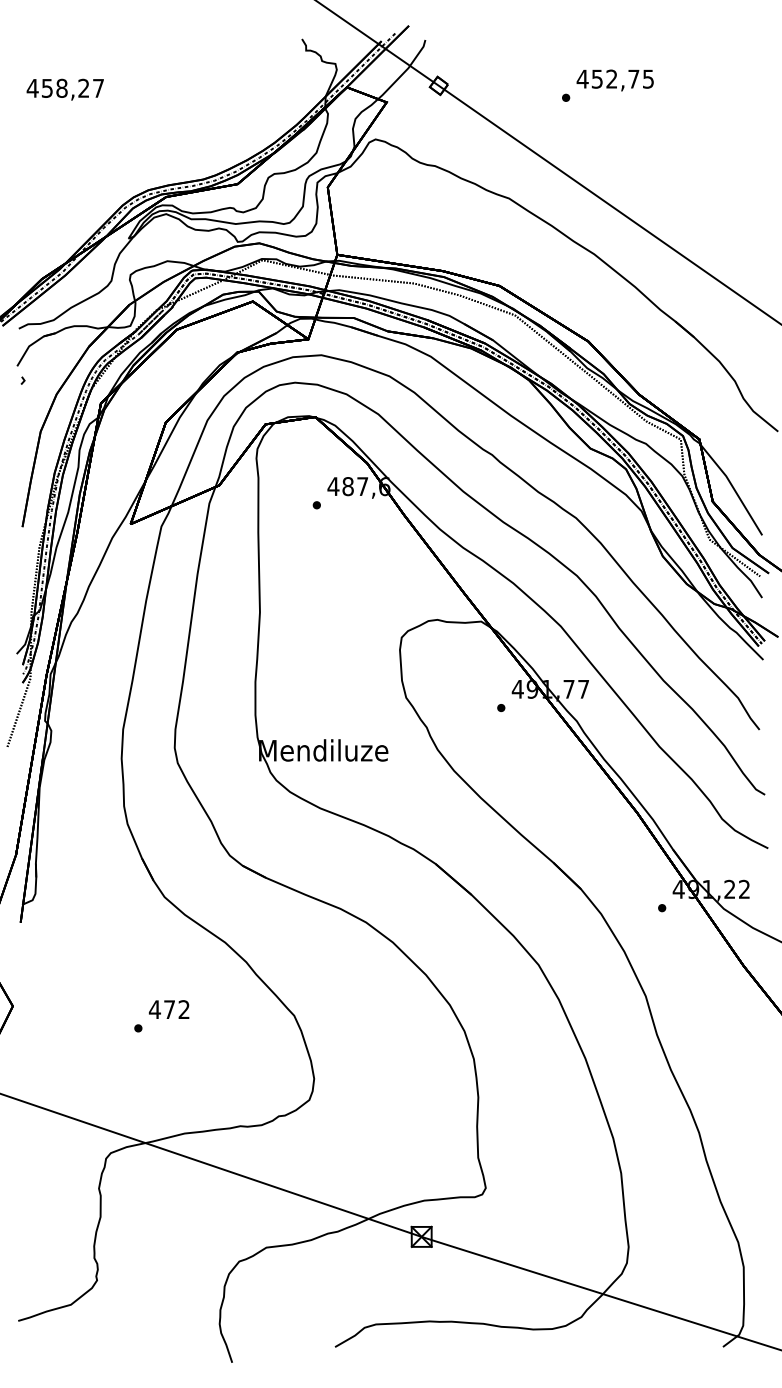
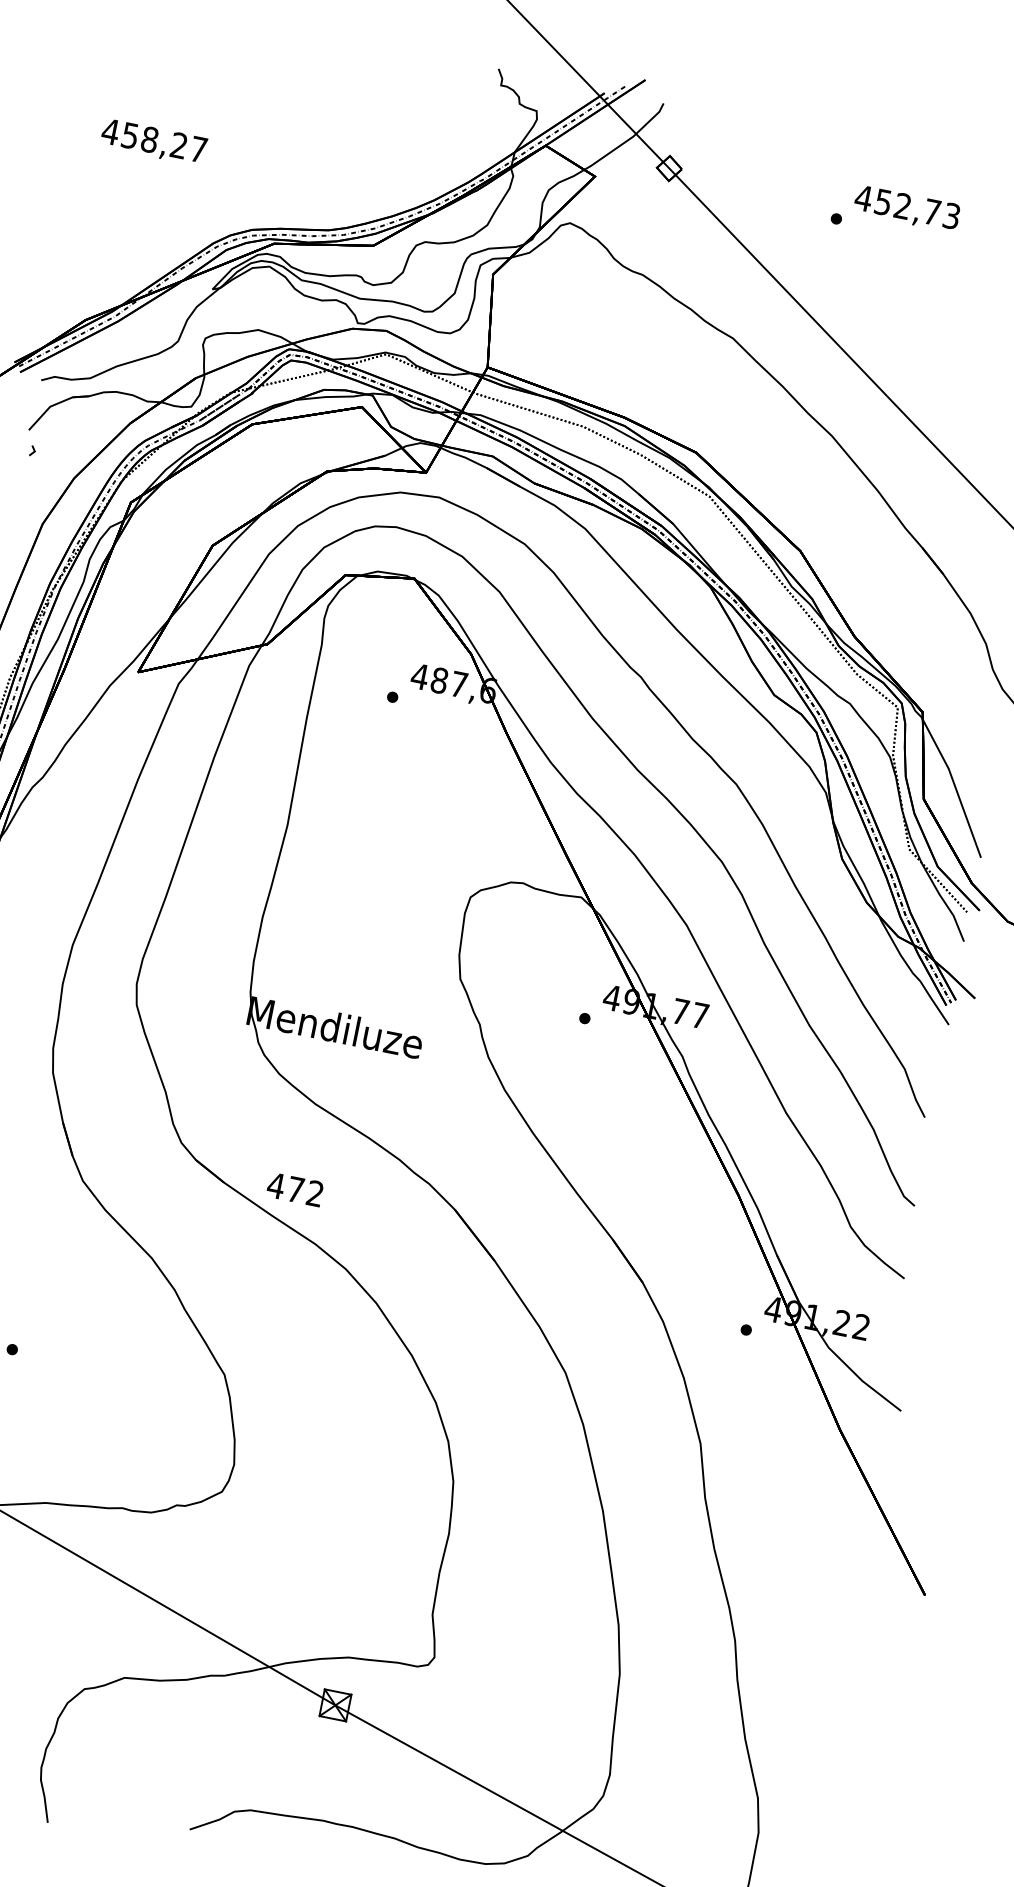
text: (648, 78) -> (952, 215), 452,75 -> 452,73
text: (64, 89) -> (152, 141), moved
text: (168, 1009) -> (294, 1189), moved

